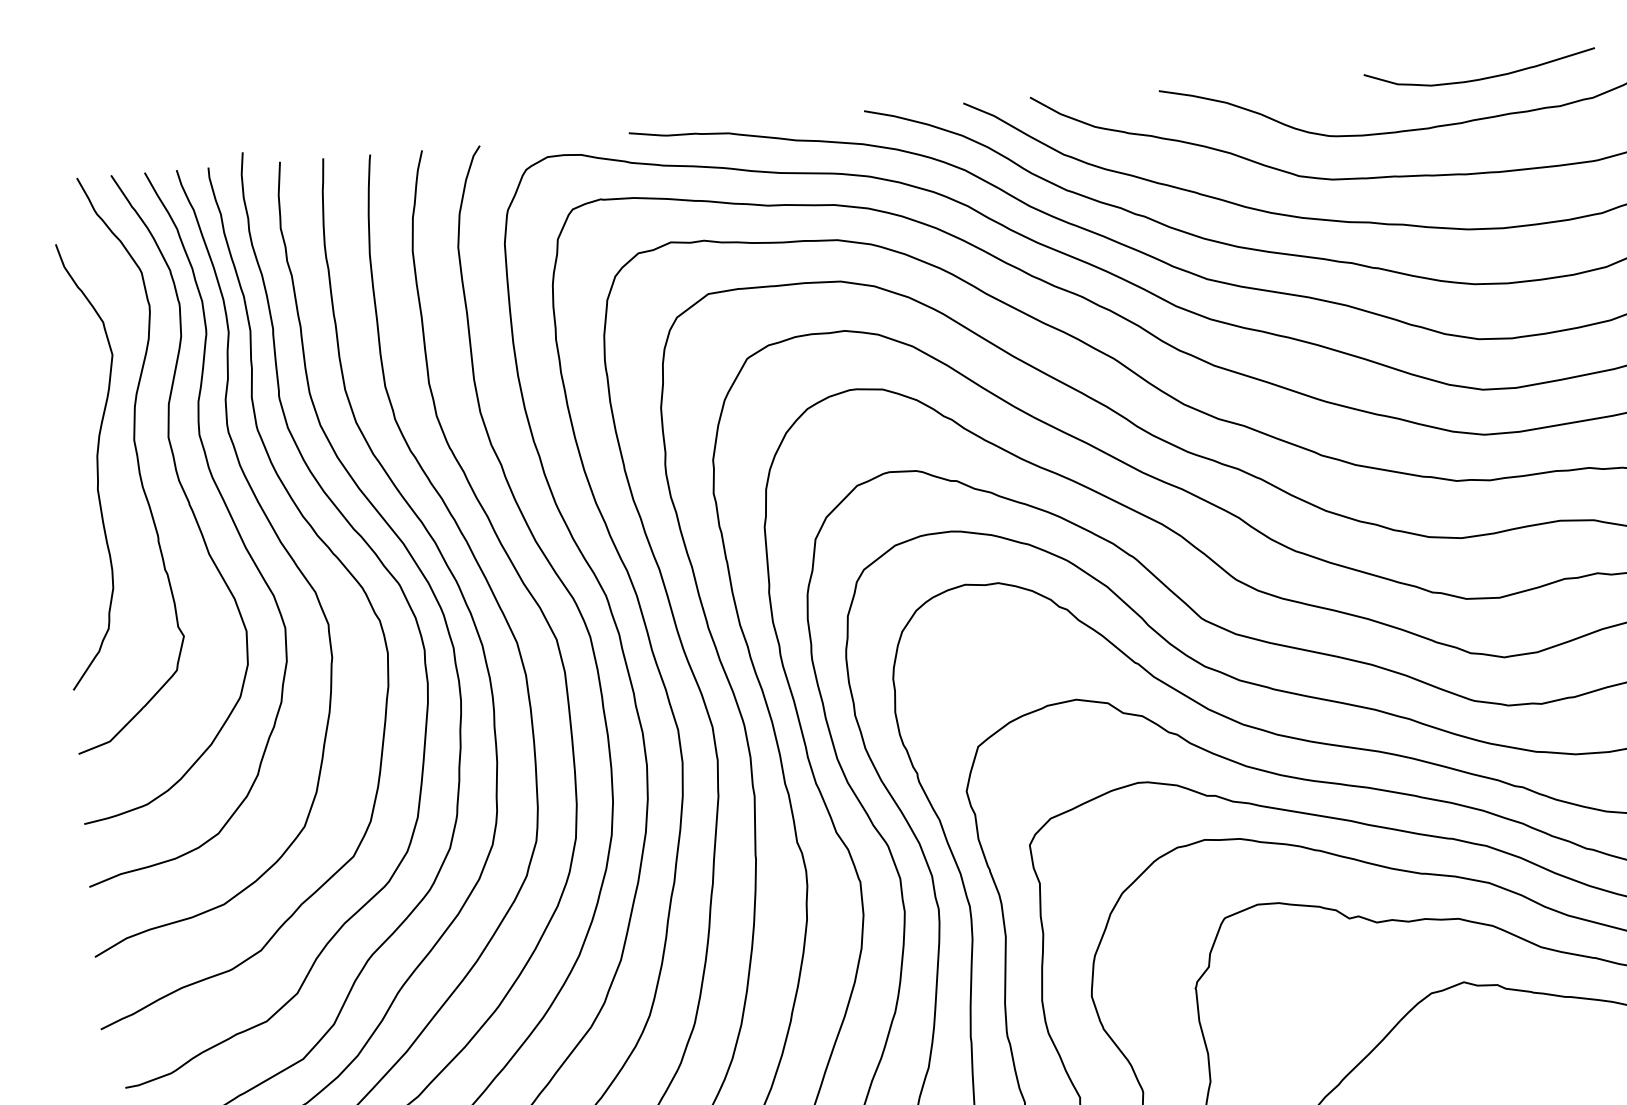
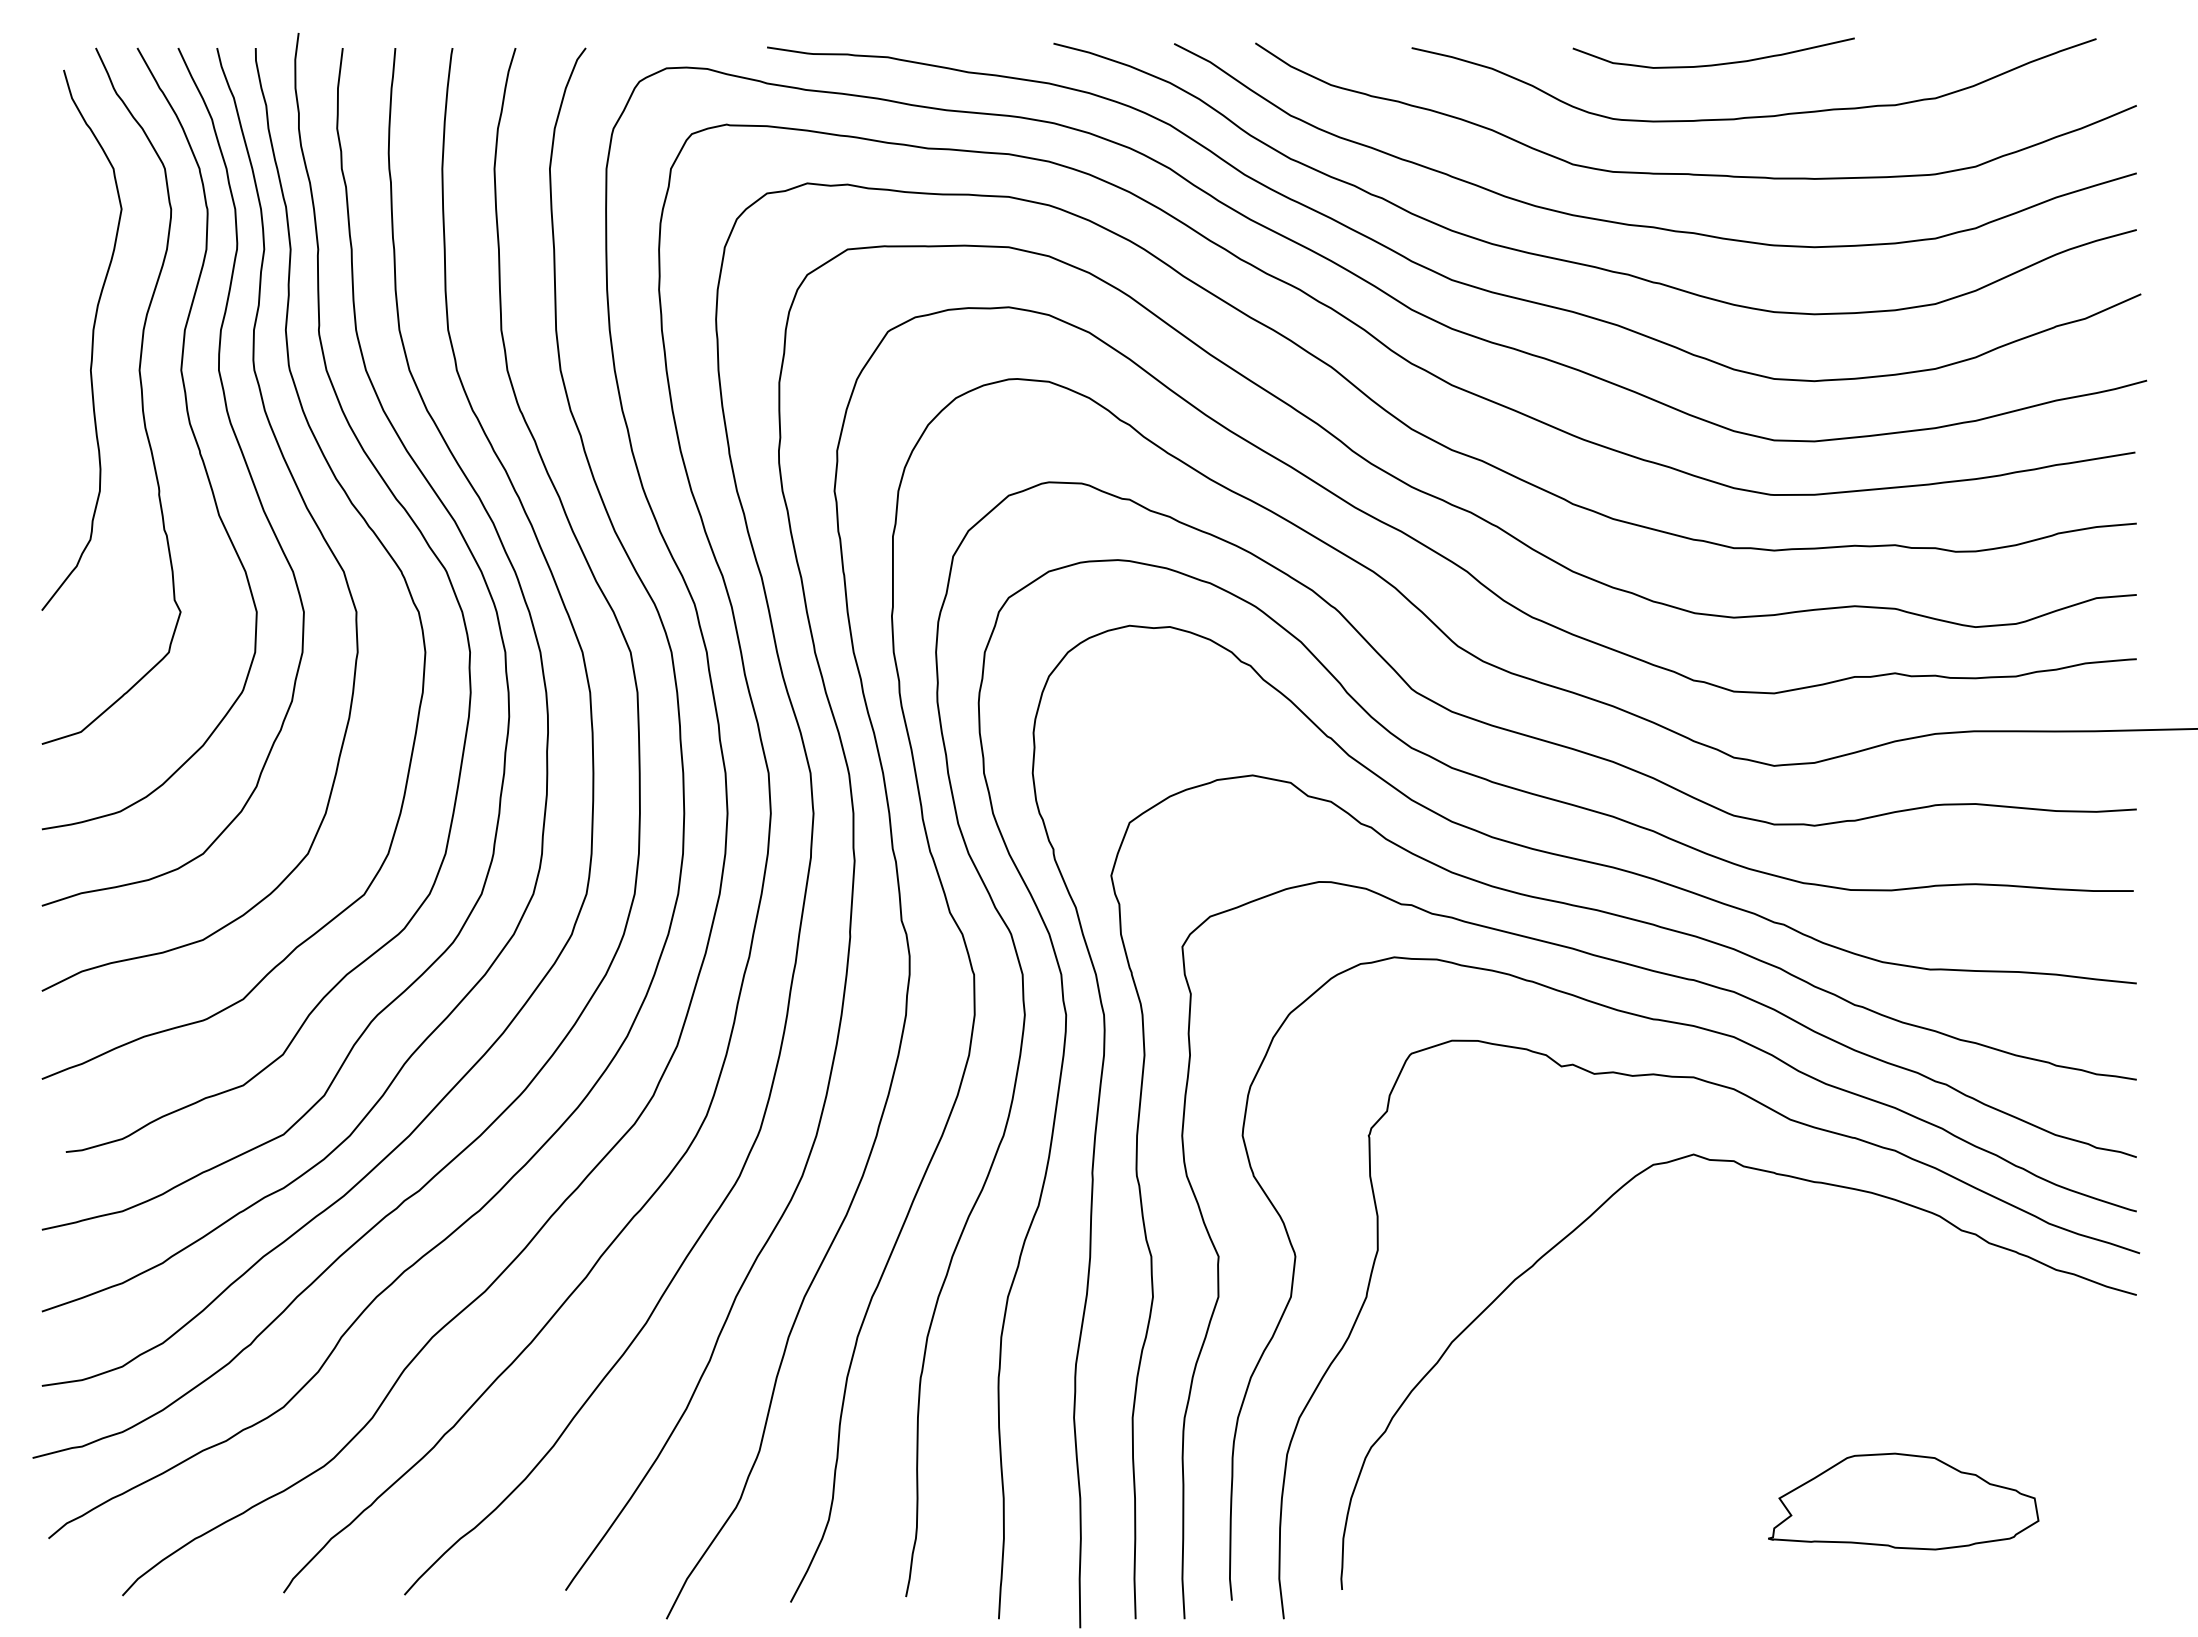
curve: (1483, 77) -> (1717, 63), moved
curve: (96, 466) -> (91, 342), moved

